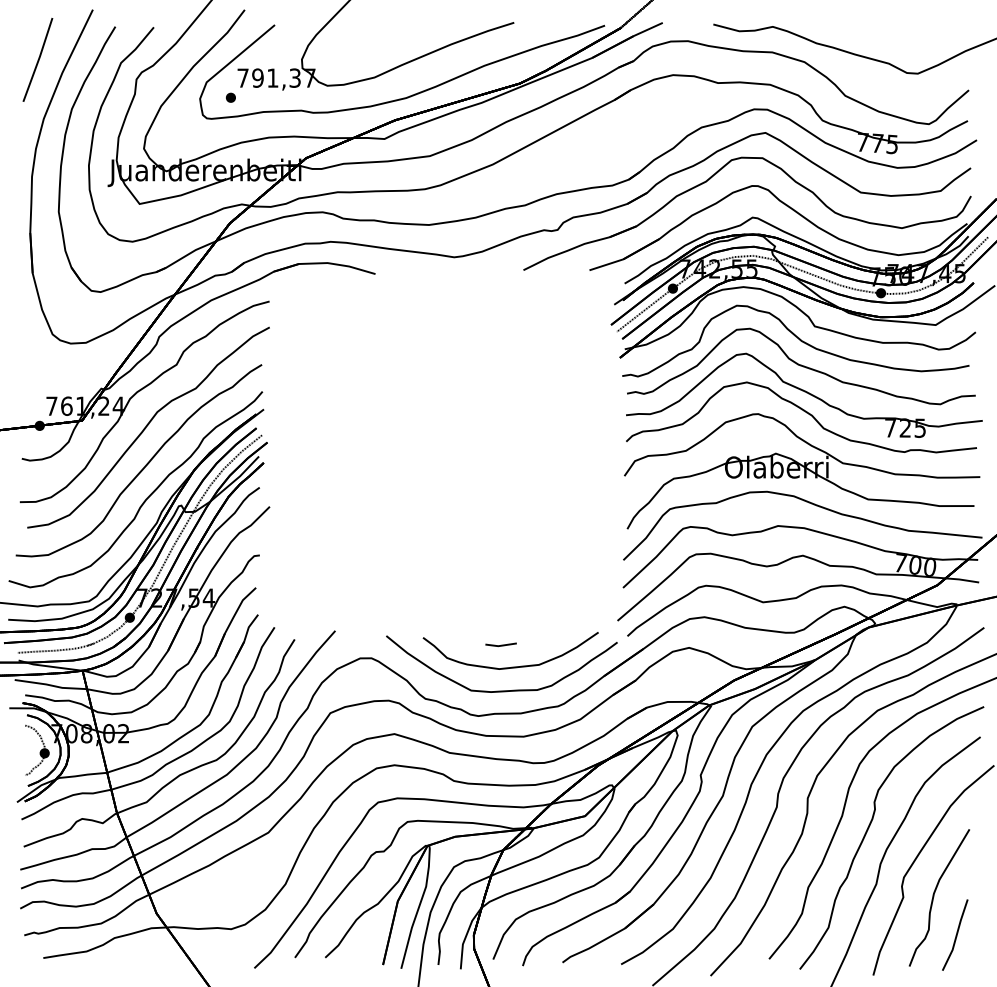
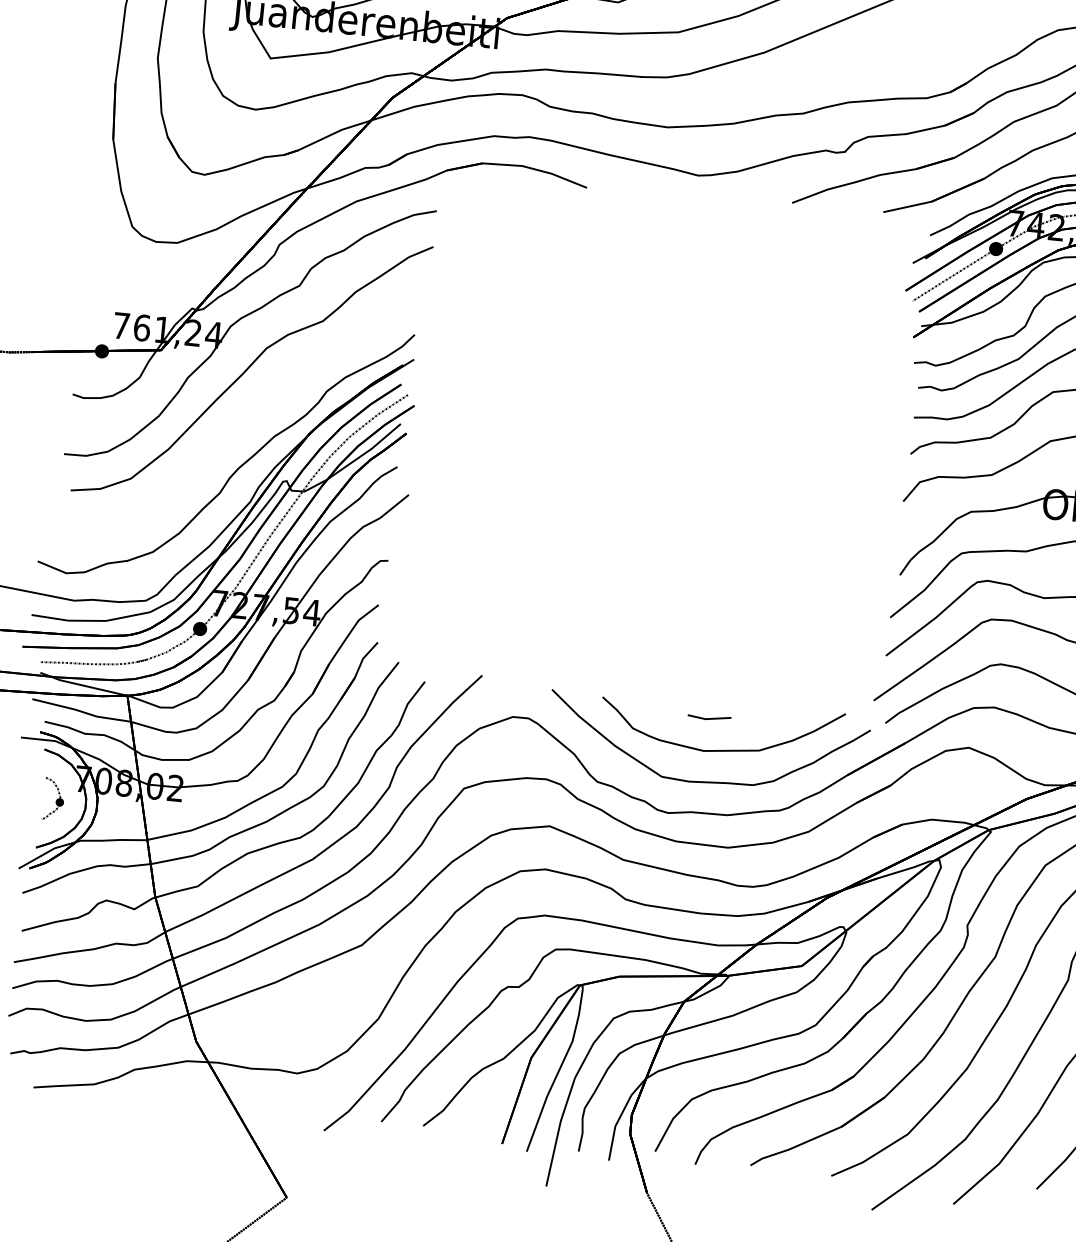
part: (145, 464) -> (242, 419), removed
part: (37, 749) -> (54, 798), size x0.6

